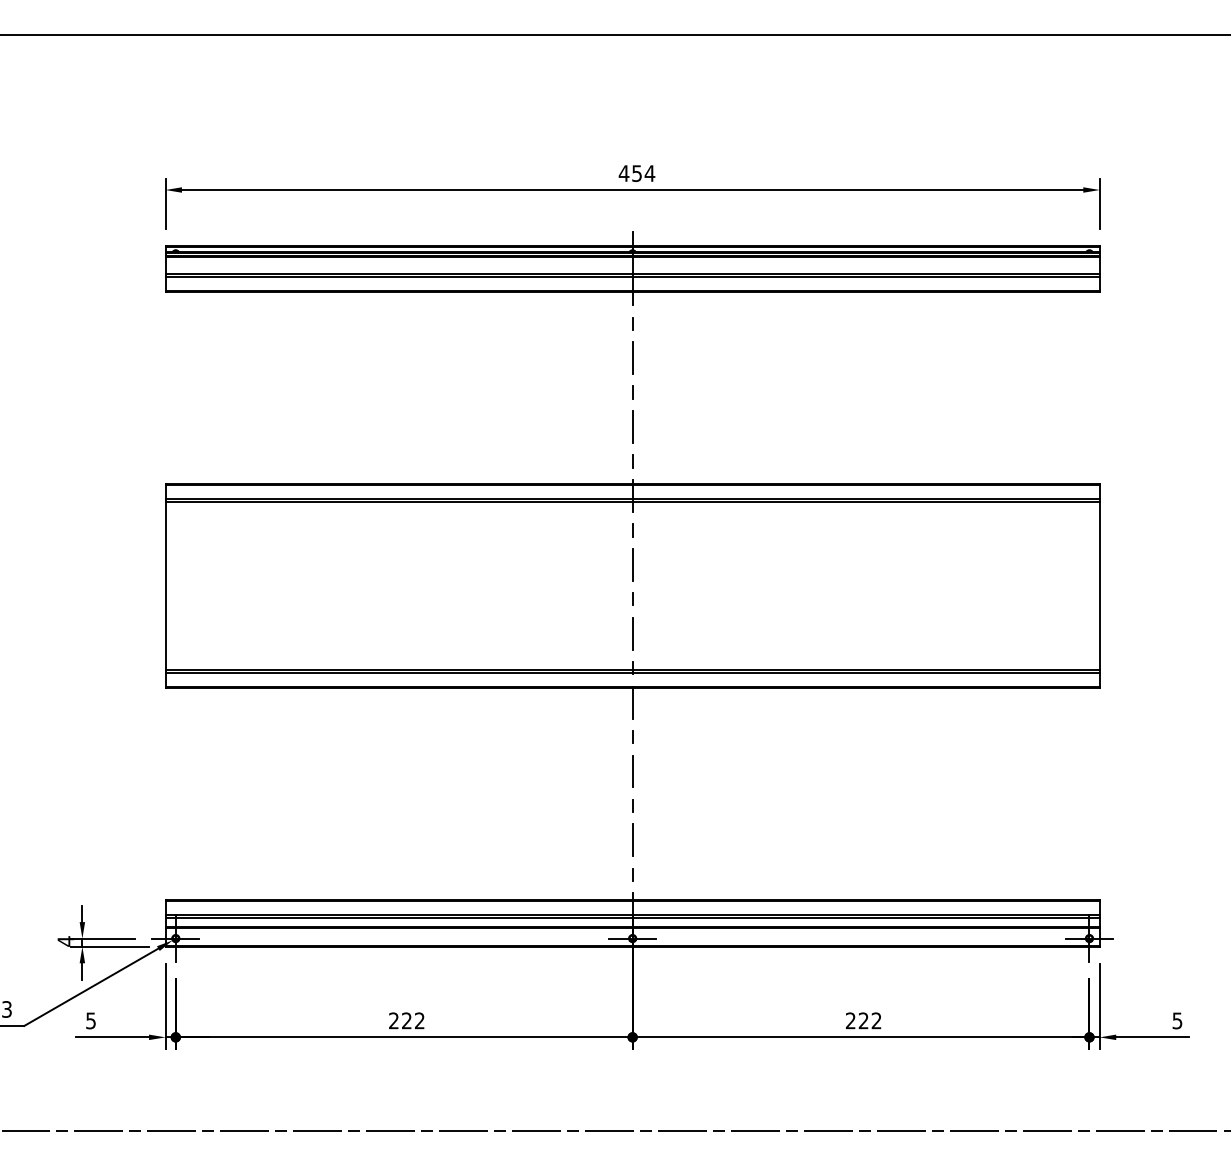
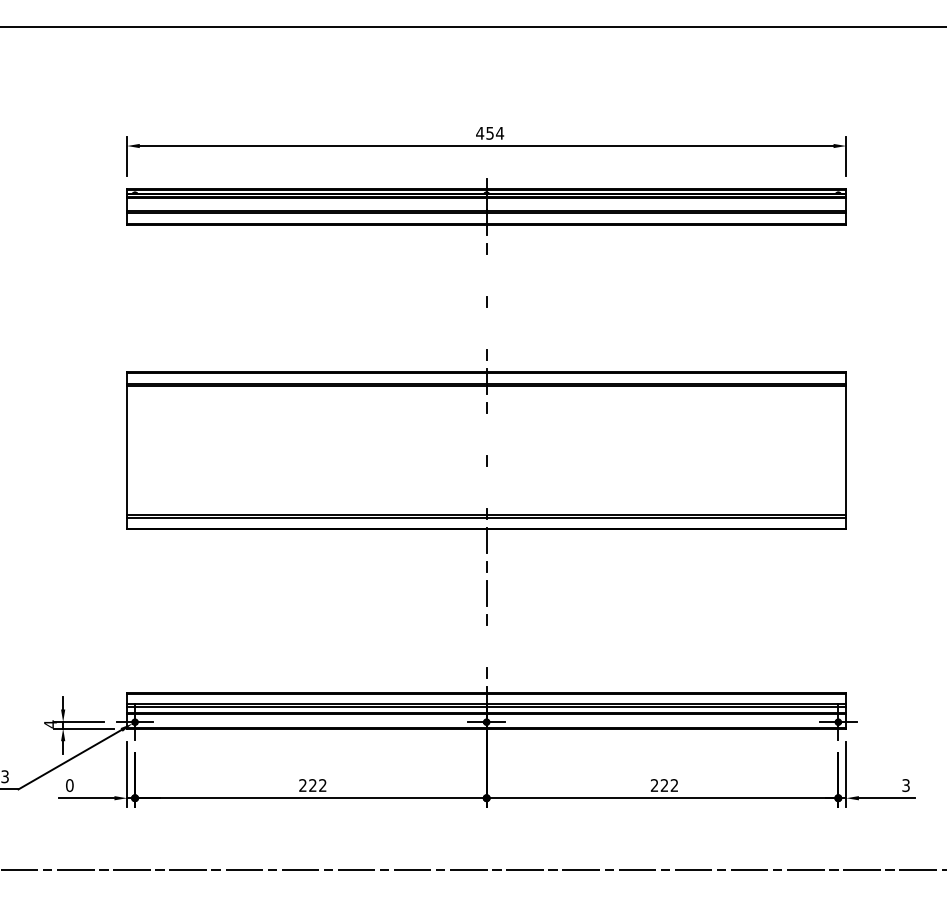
line: (632, 358) -> (486, 275), removed
line: (632, 427) -> (486, 328), removed
line: (632, 564) -> (486, 434), removed
line: (632, 633) -> (486, 487), removed
line: (632, 840) -> (486, 646), removed
text: (91, 1020) -> (70, 785), 5 -> 0
text: (1177, 1020) -> (906, 785), 5 -> 3

